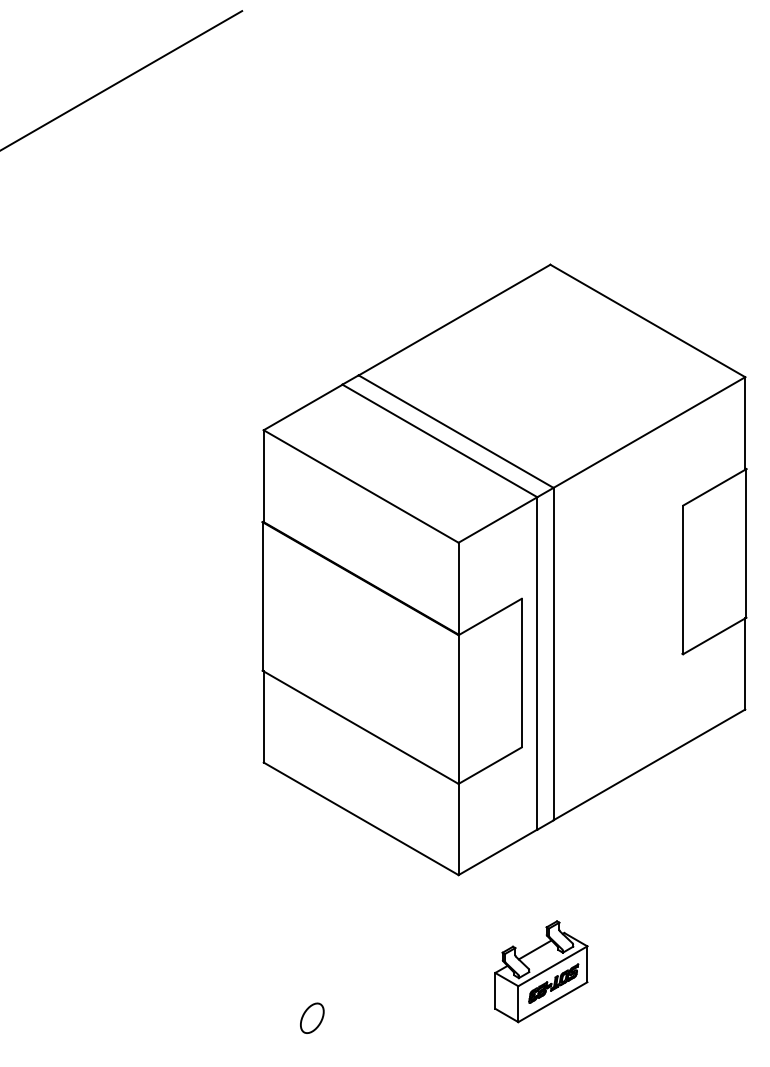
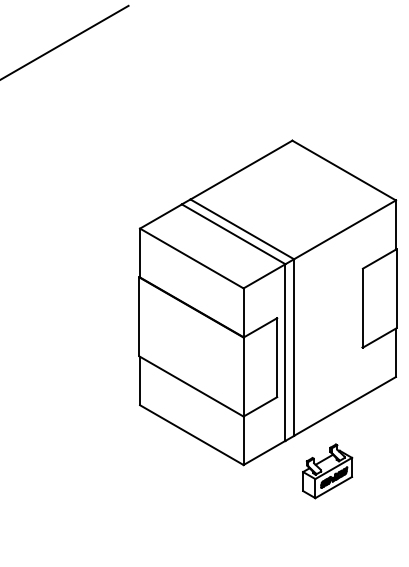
part: (541, 971) -> (327, 471), moved
part: (311, 1017) -> (165, 540), removed

